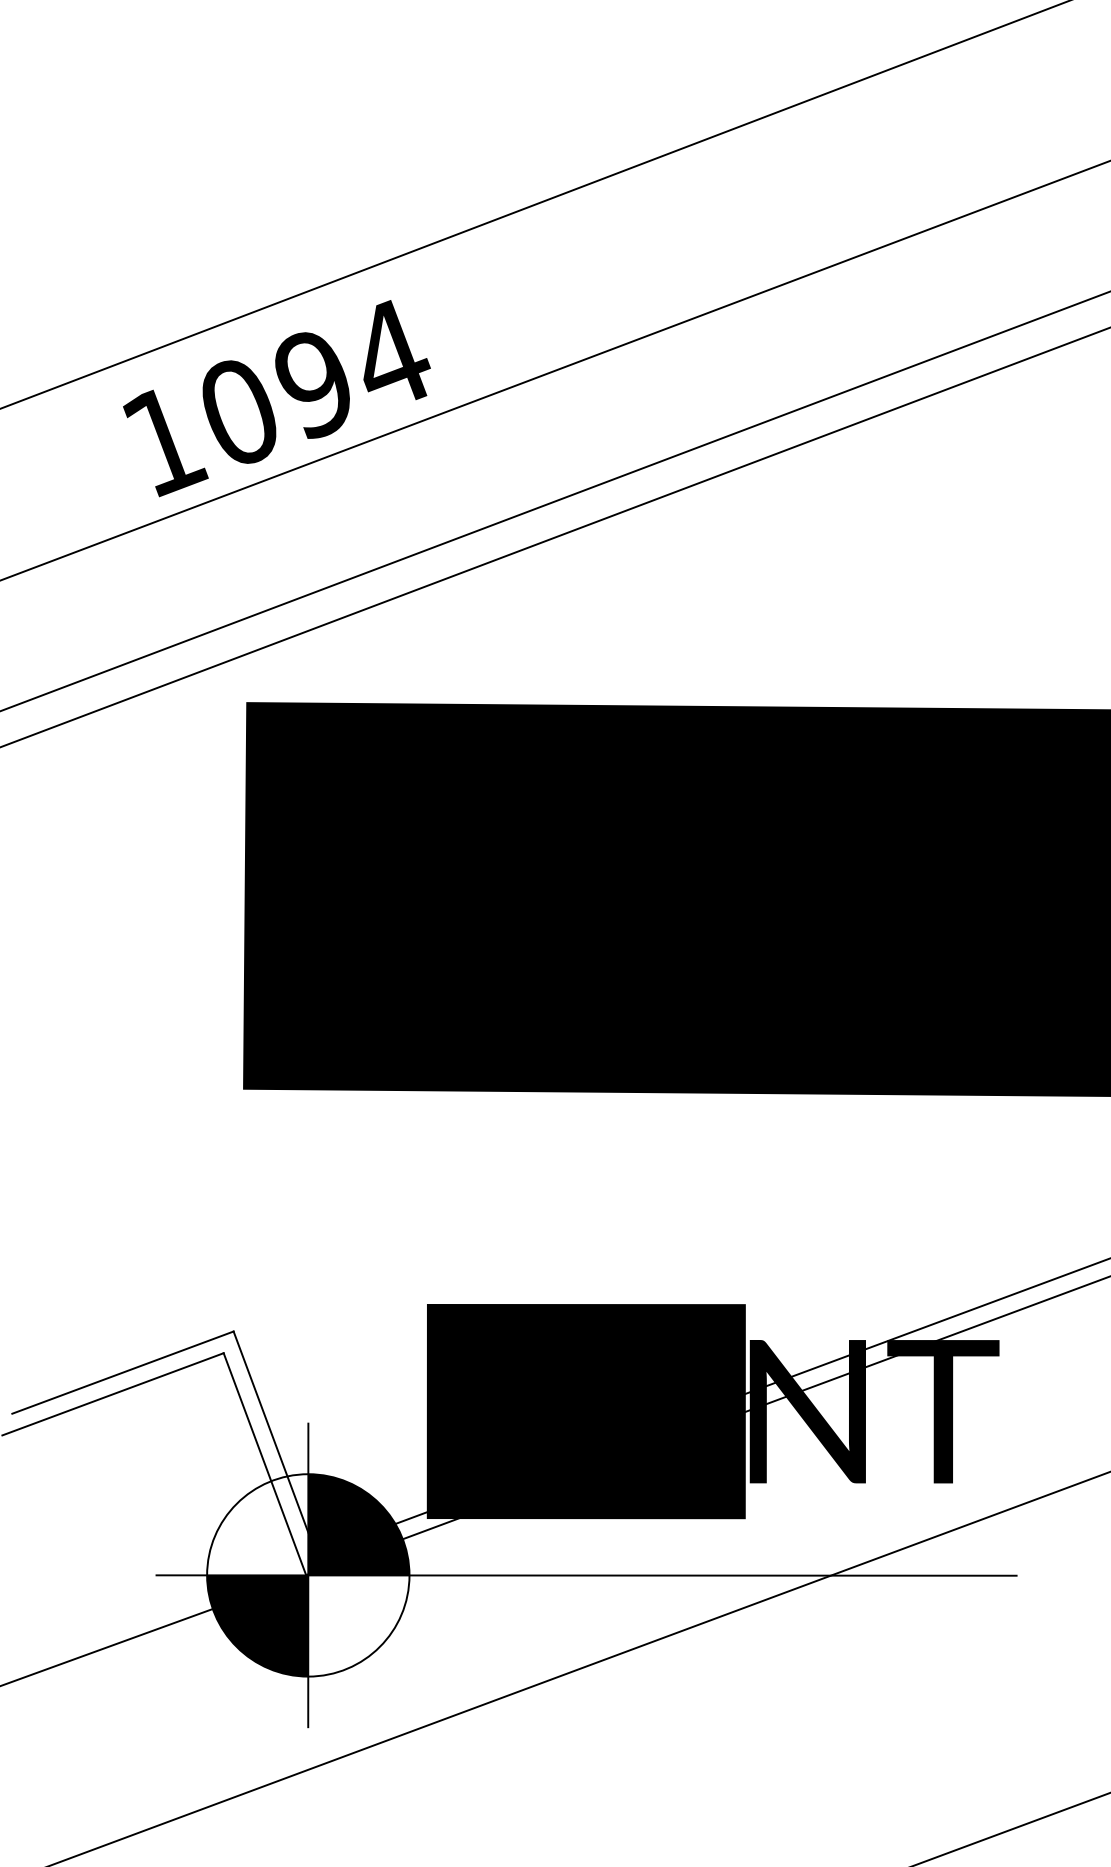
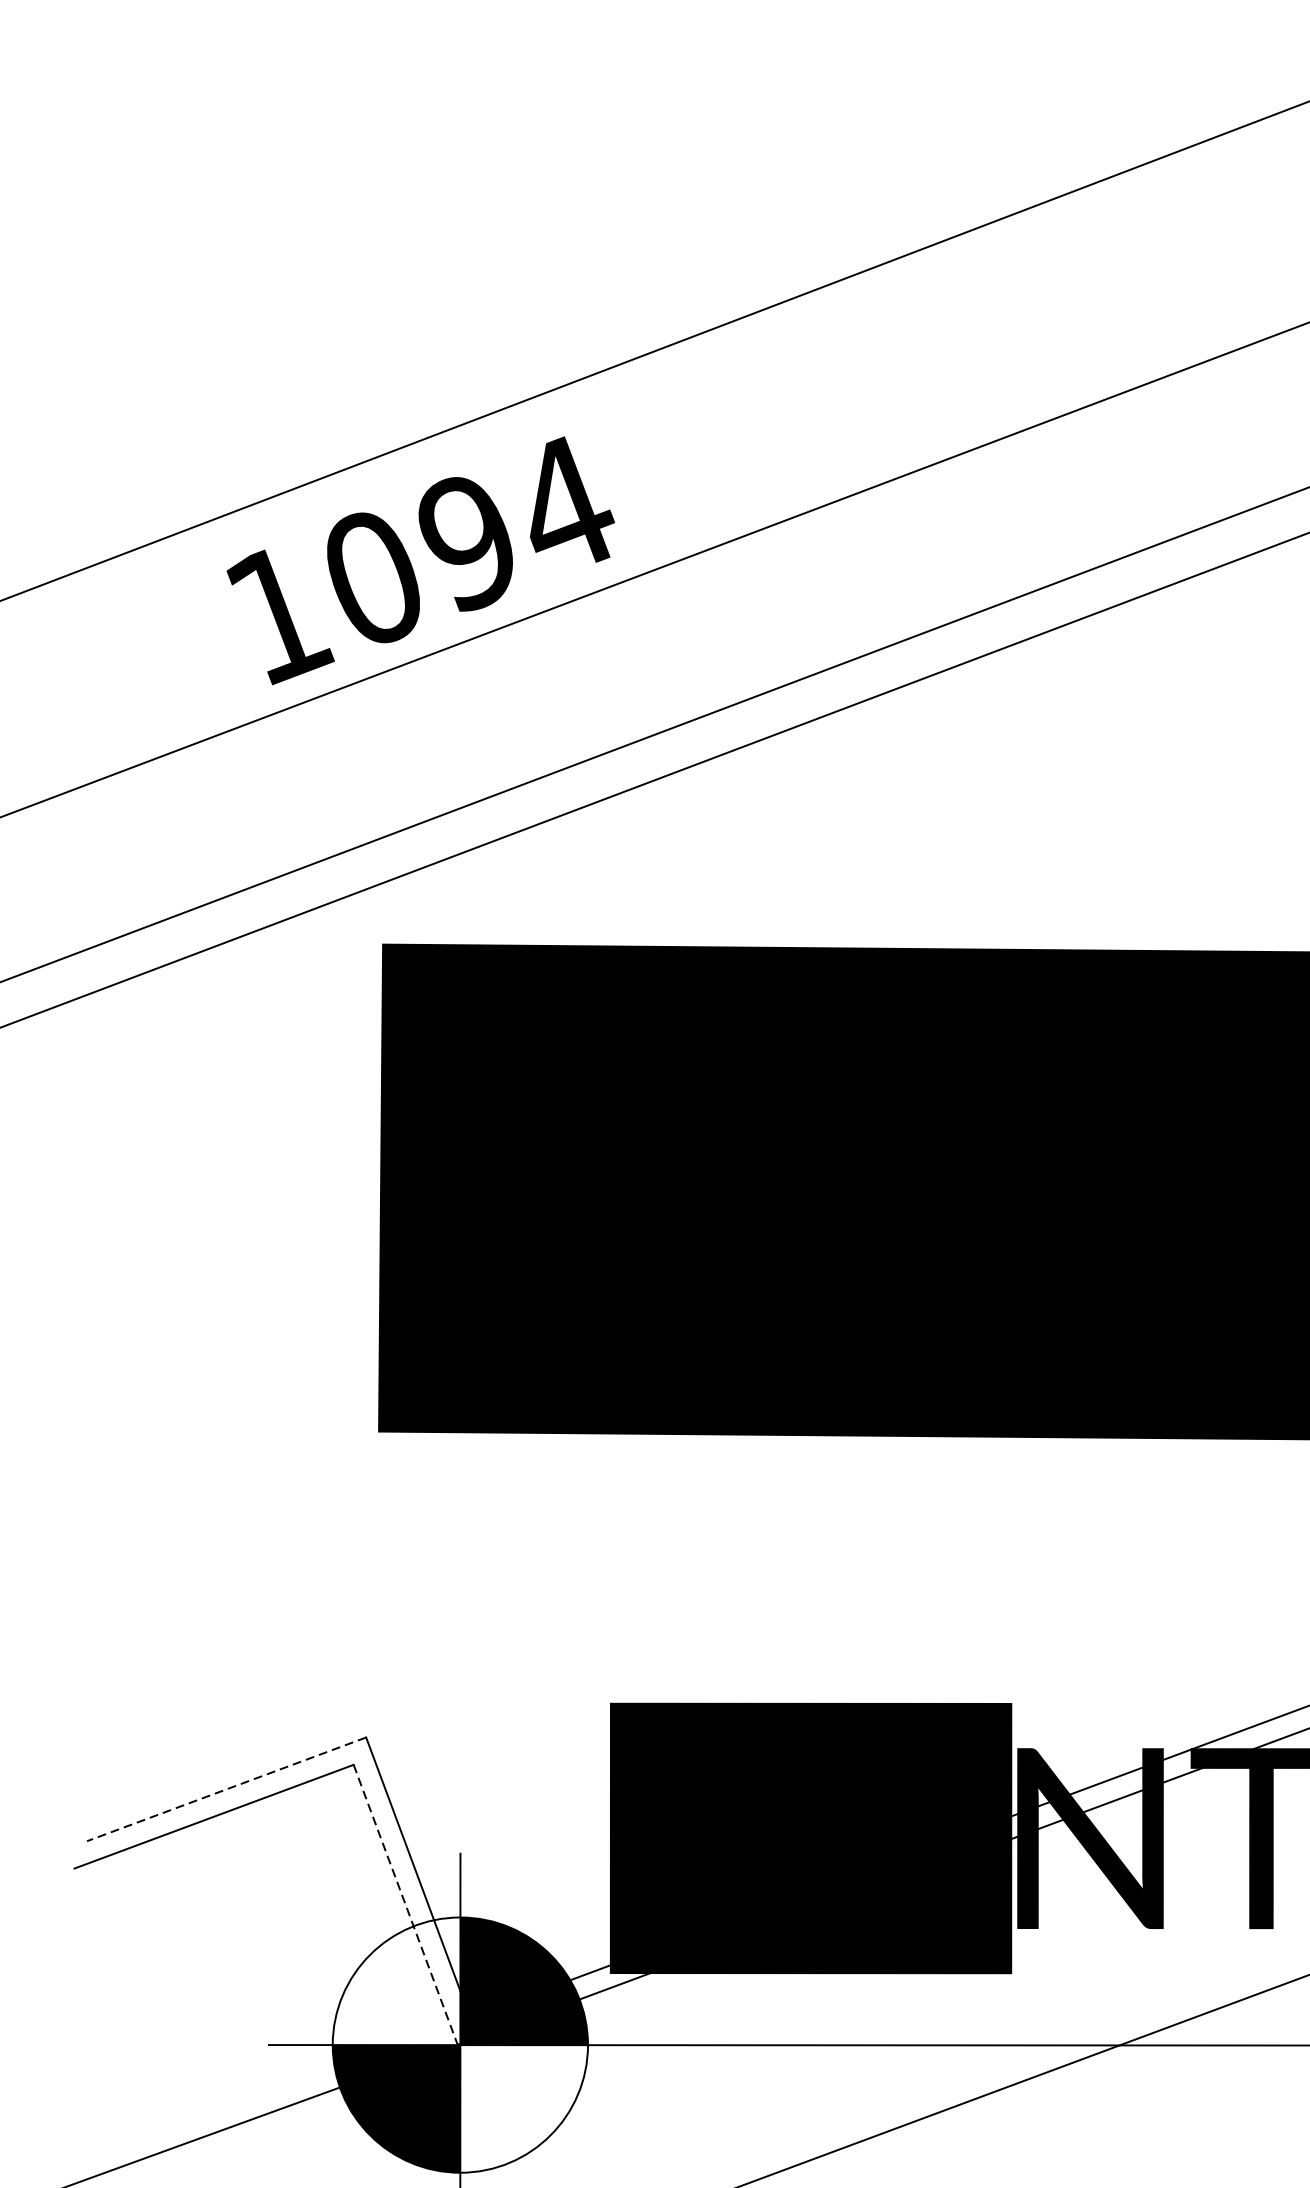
line: (122, 1372) -> (226, 1789), solid -> dashed
line: (265, 1464) -> (406, 1905), solid -> dashed

